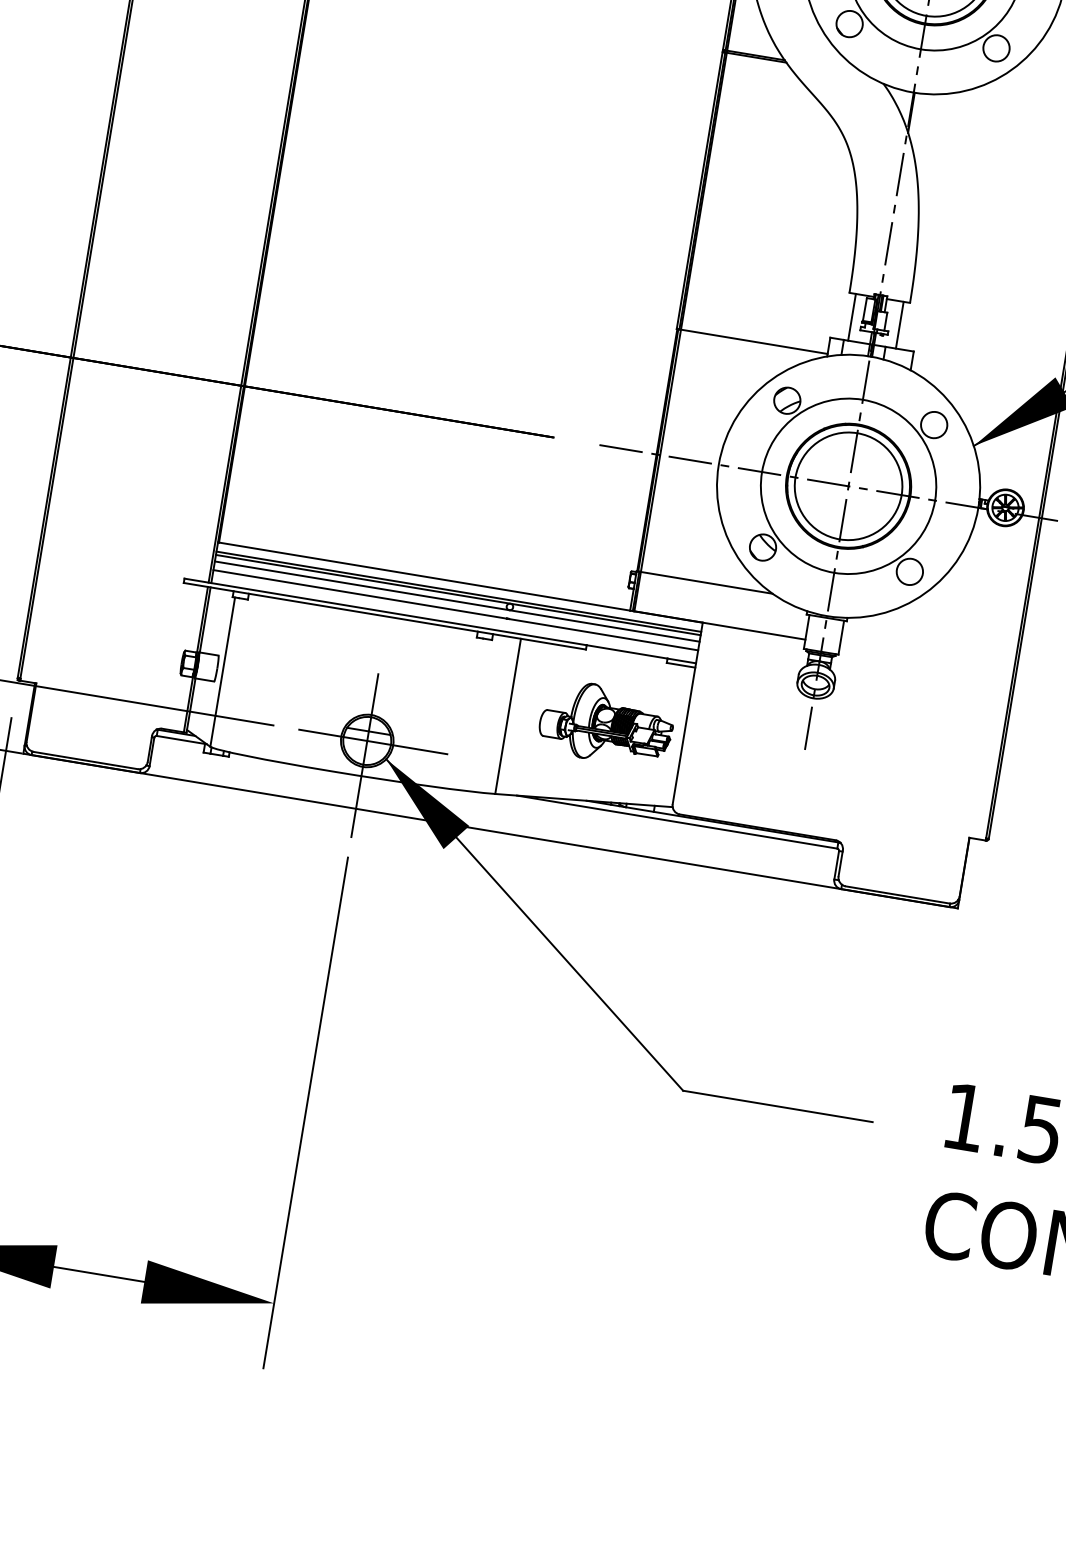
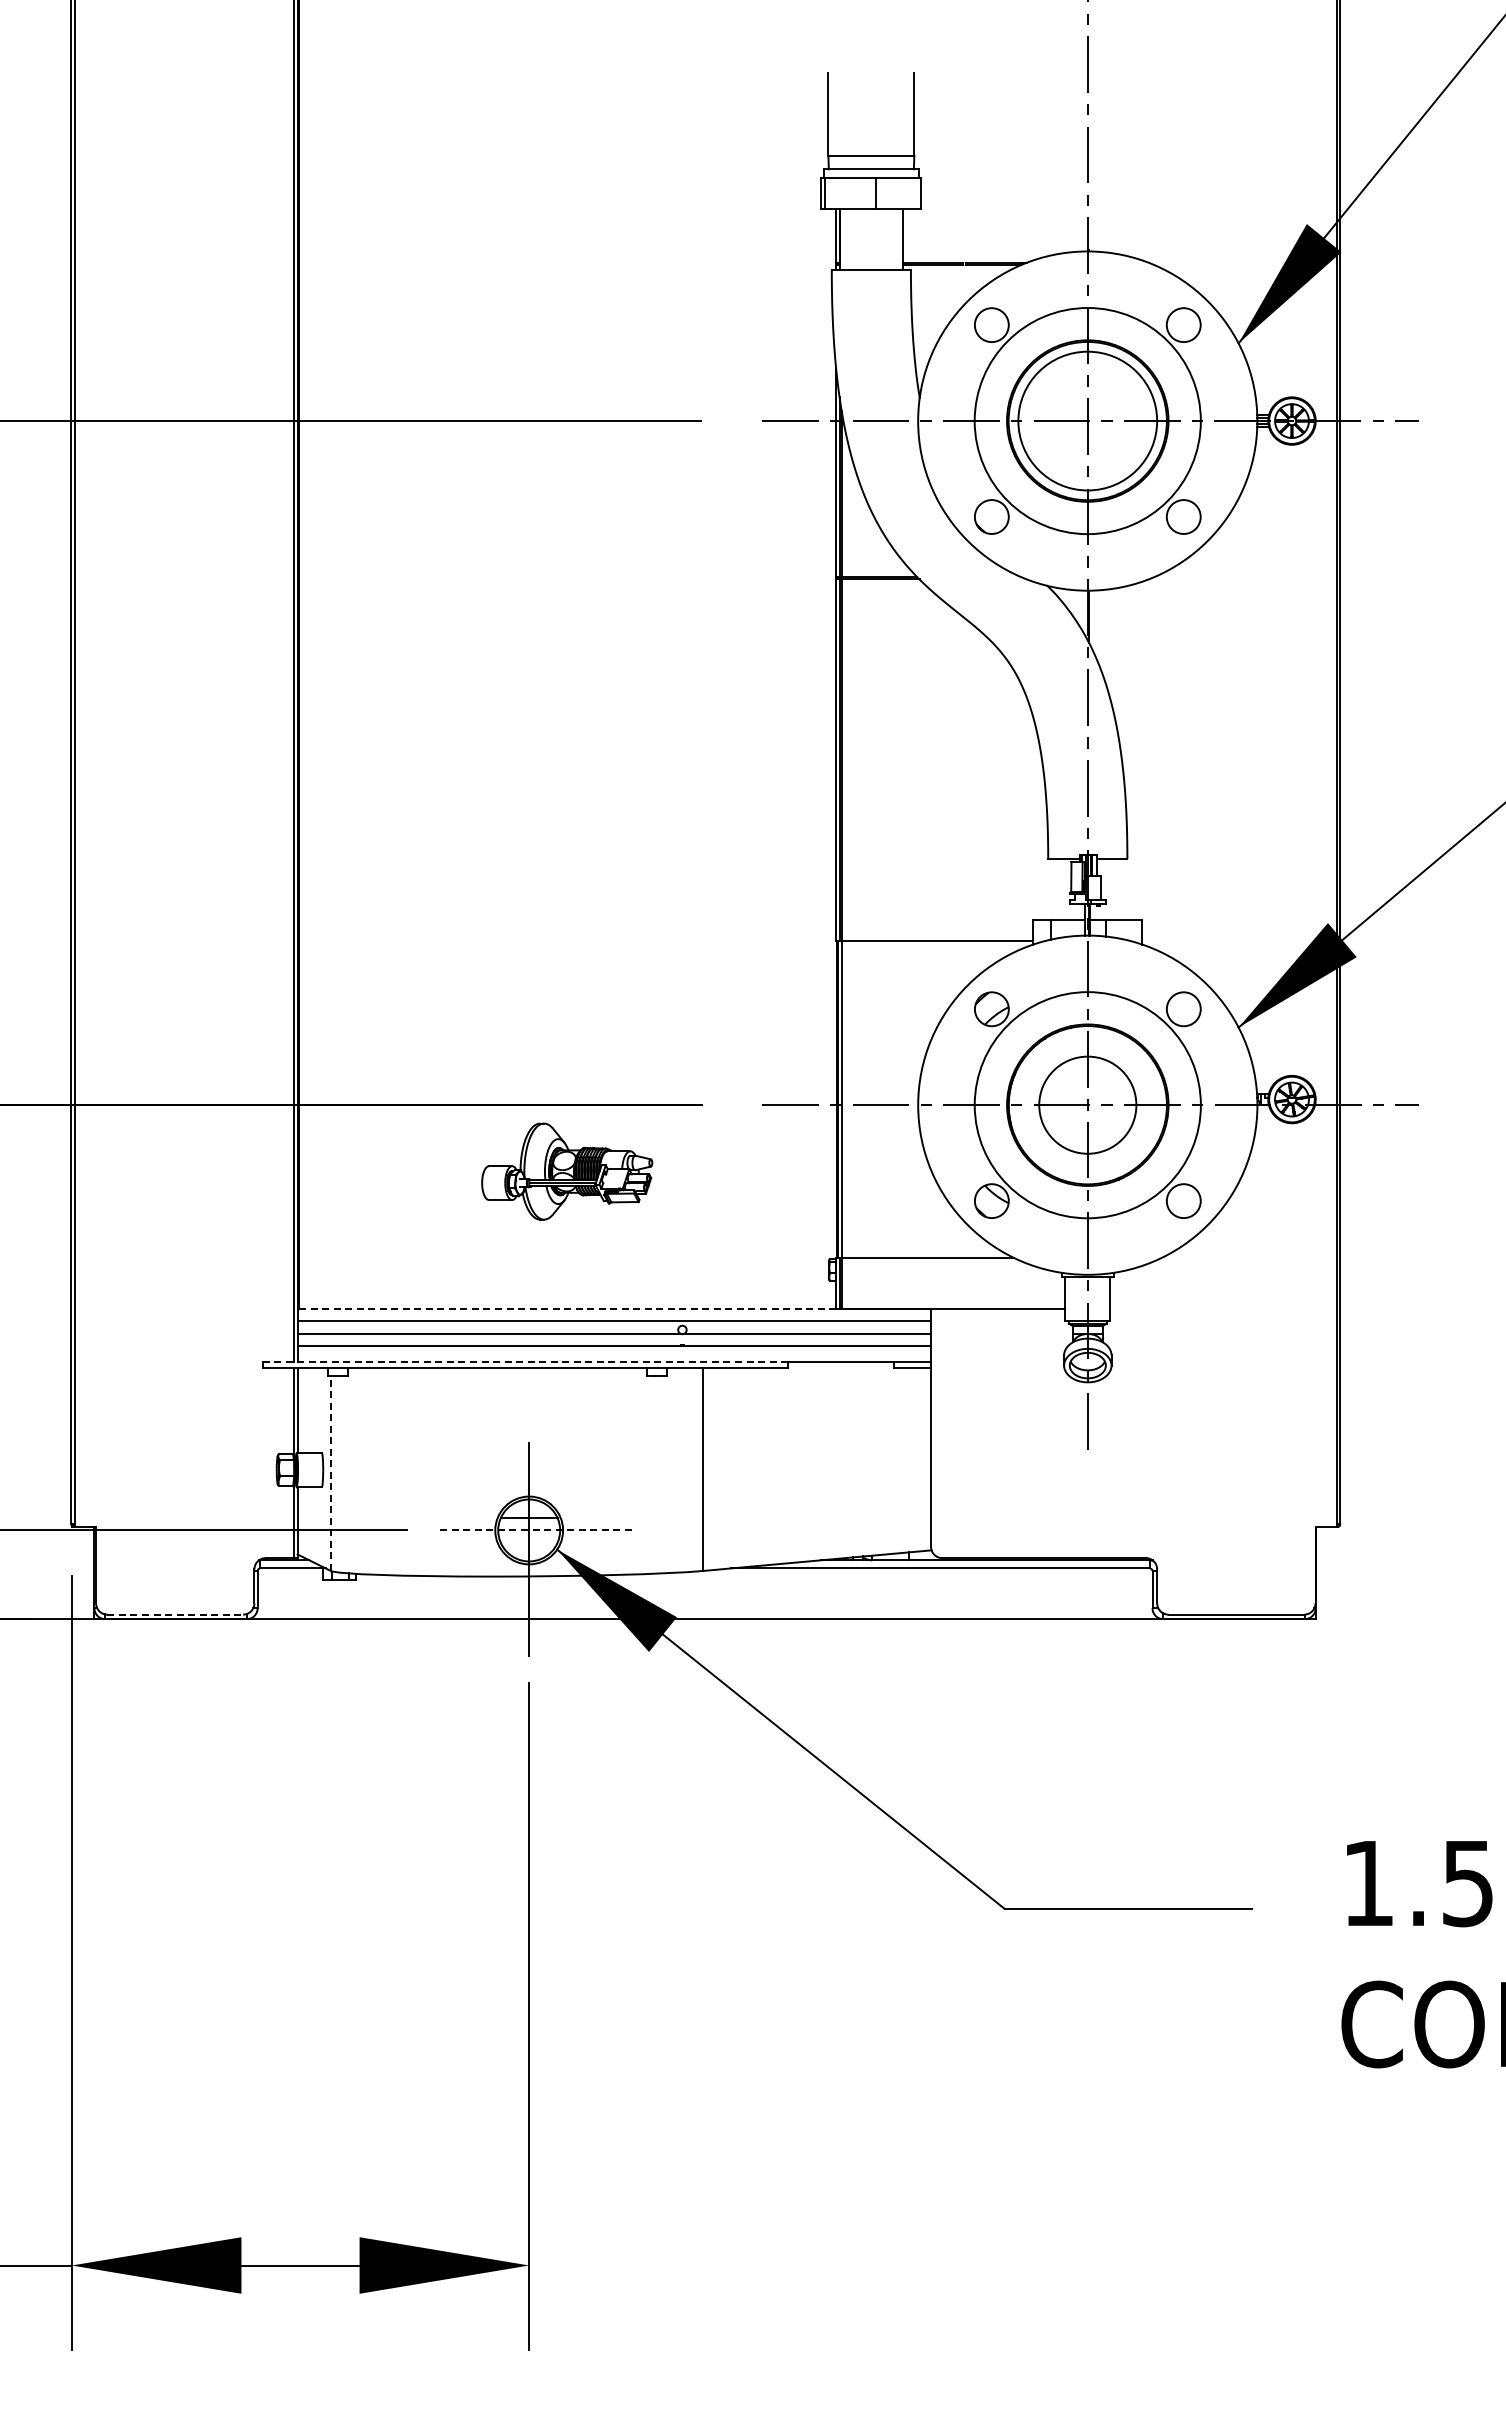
line: (851, 317) -> (1056, 889), removed
line: (900, 325) -> (1119, 889), removed
circle: (848, 485) -> (1087, 1104), size x0.7
line: (424, 576) -> (567, 1309), solid -> dashed
line: (458, 594) -> (614, 1325), removed
line: (385, 611) -> (525, 1362), solid -> dashed
line: (222, 672) -> (330, 1473), solid -> dashed
part: (606, 724) -> (567, 1171), moved
line: (373, 742) -> (537, 1530), solid -> dashed
line: (85, 760) -> (175, 1614), solid -> dashed

